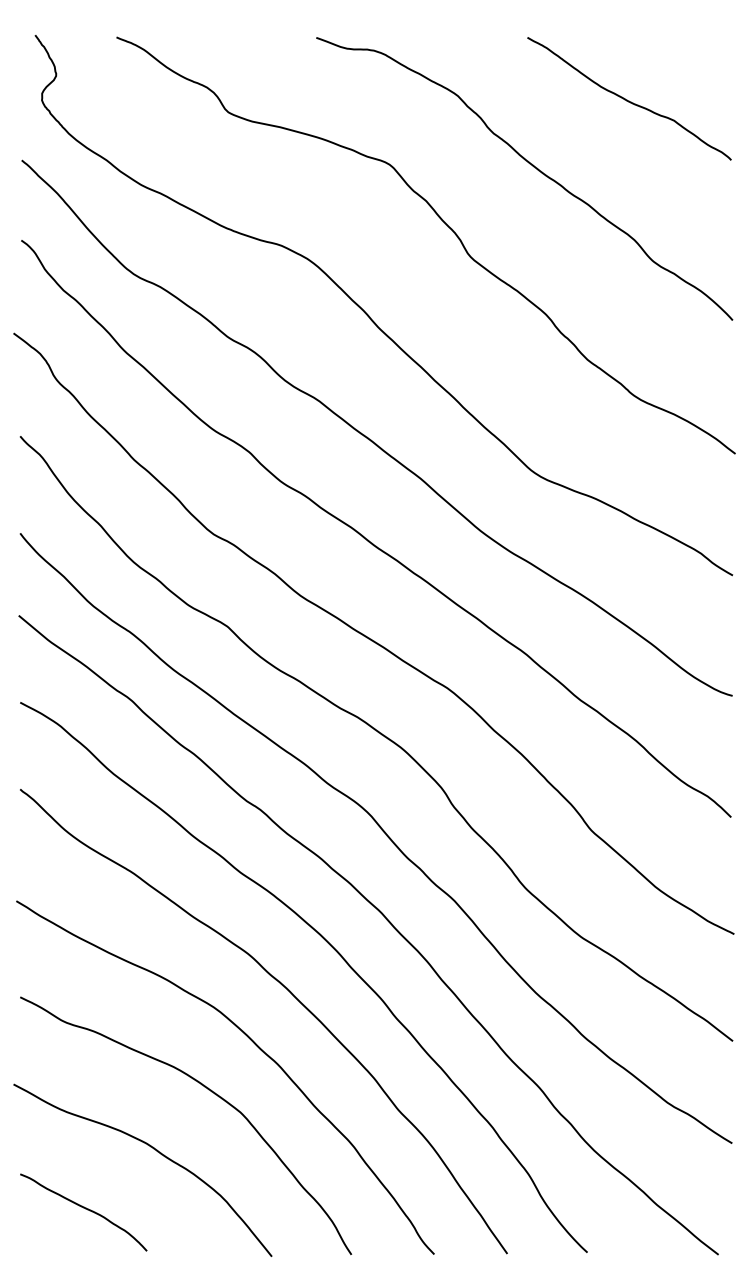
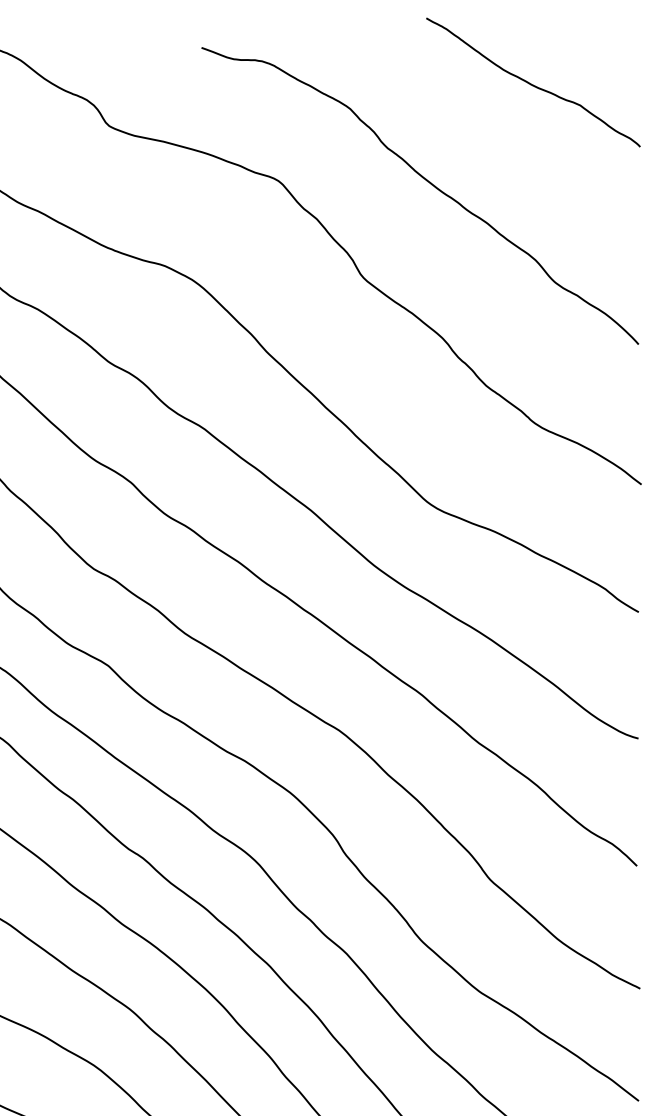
curve: (629, 100) -> (533, 84), moved

